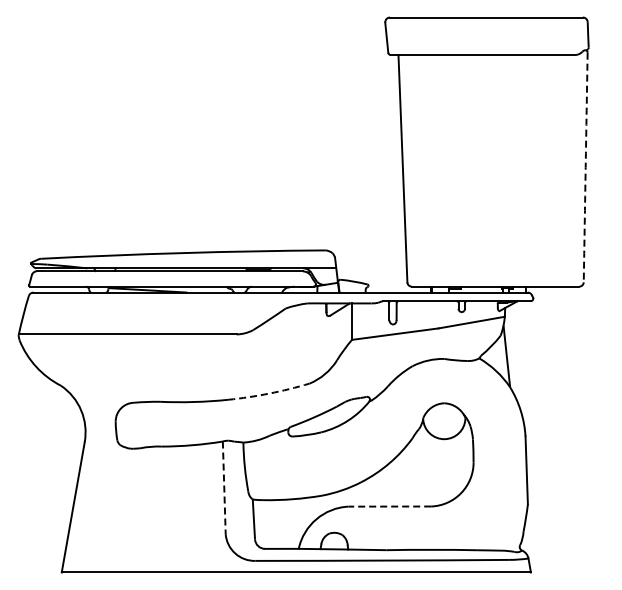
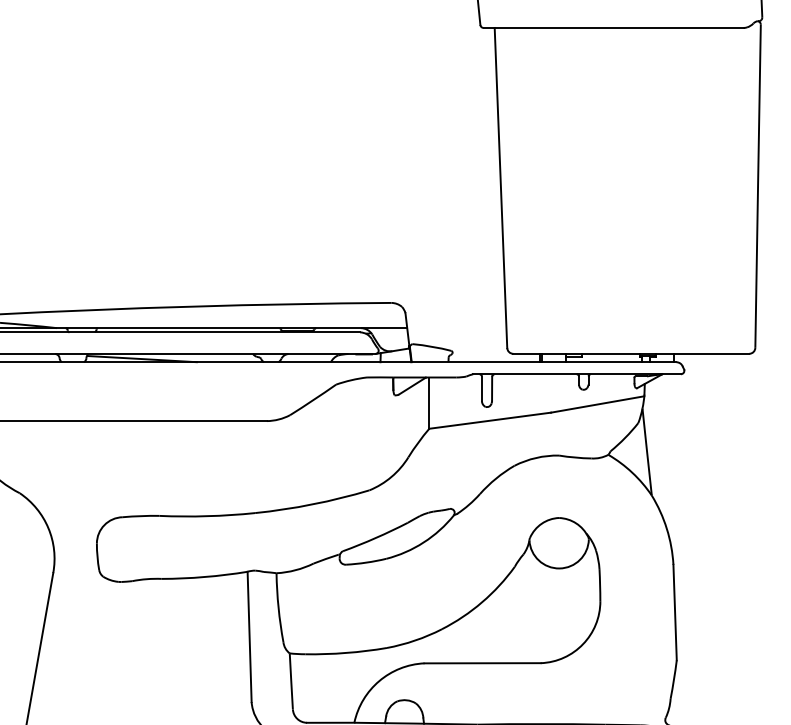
arc: (585, 167) -> (757, 186), dashed -> solid
arc: (269, 393) -> (313, 504), dashed -> solid
line: (224, 488) -> (249, 637), dashed -> solid
line: (389, 506) -> (482, 663), dashed -> solid

